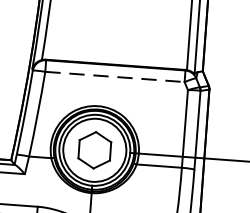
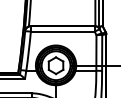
line: (114, 76) -> (62, 31), dashed -> solid

